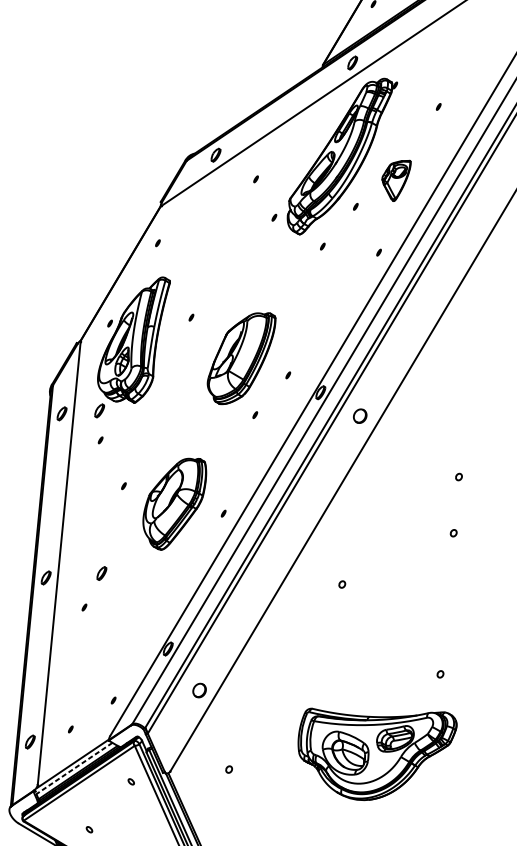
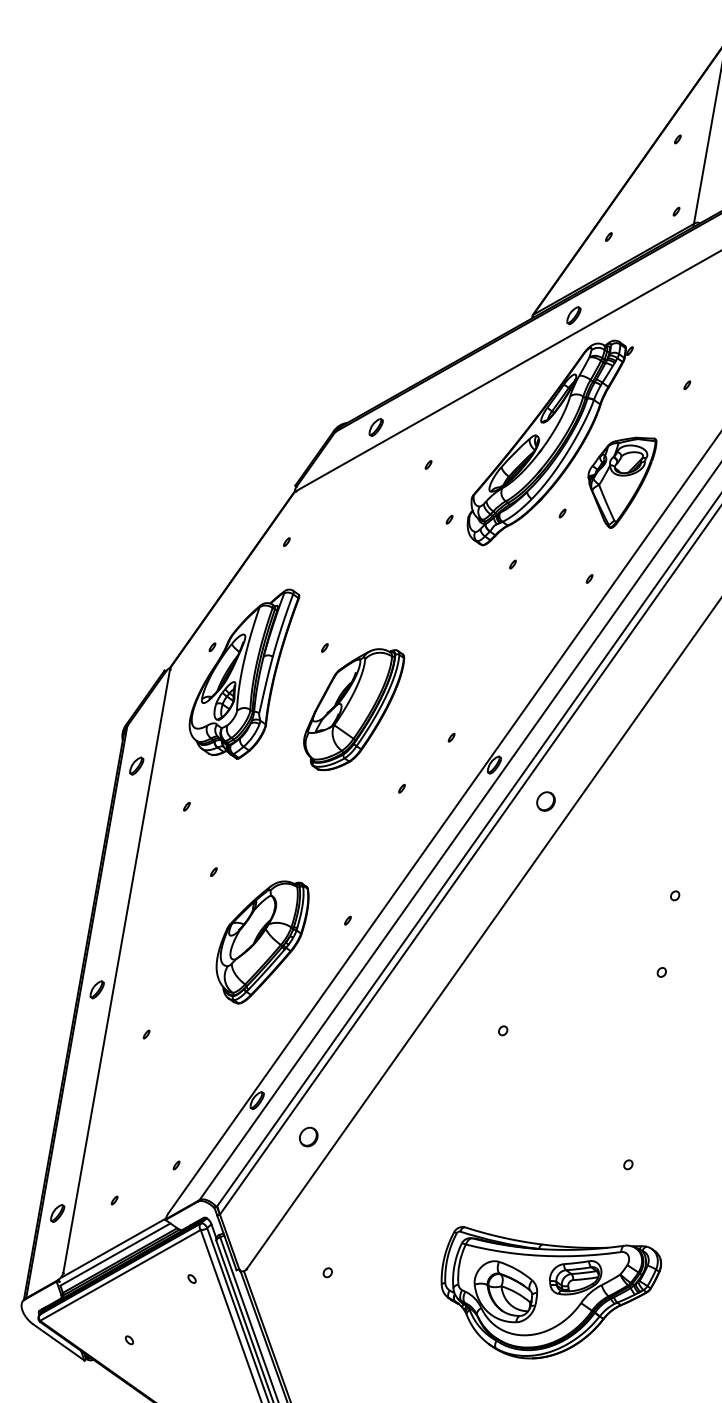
part: (397, 180) -> (622, 482), size x1.67
part: (242, 358) -> (354, 709), moved
part: (99, 410) -> (188, 765), removed
part: (175, 504) -> (262, 942), moved
part: (101, 573) -> (173, 989), removed
part: (199, 690) -> (308, 1136), moved
part: (378, 751) -> (550, 1292), moved
line: (73, 768) -> (114, 1254), dashed -> solid

